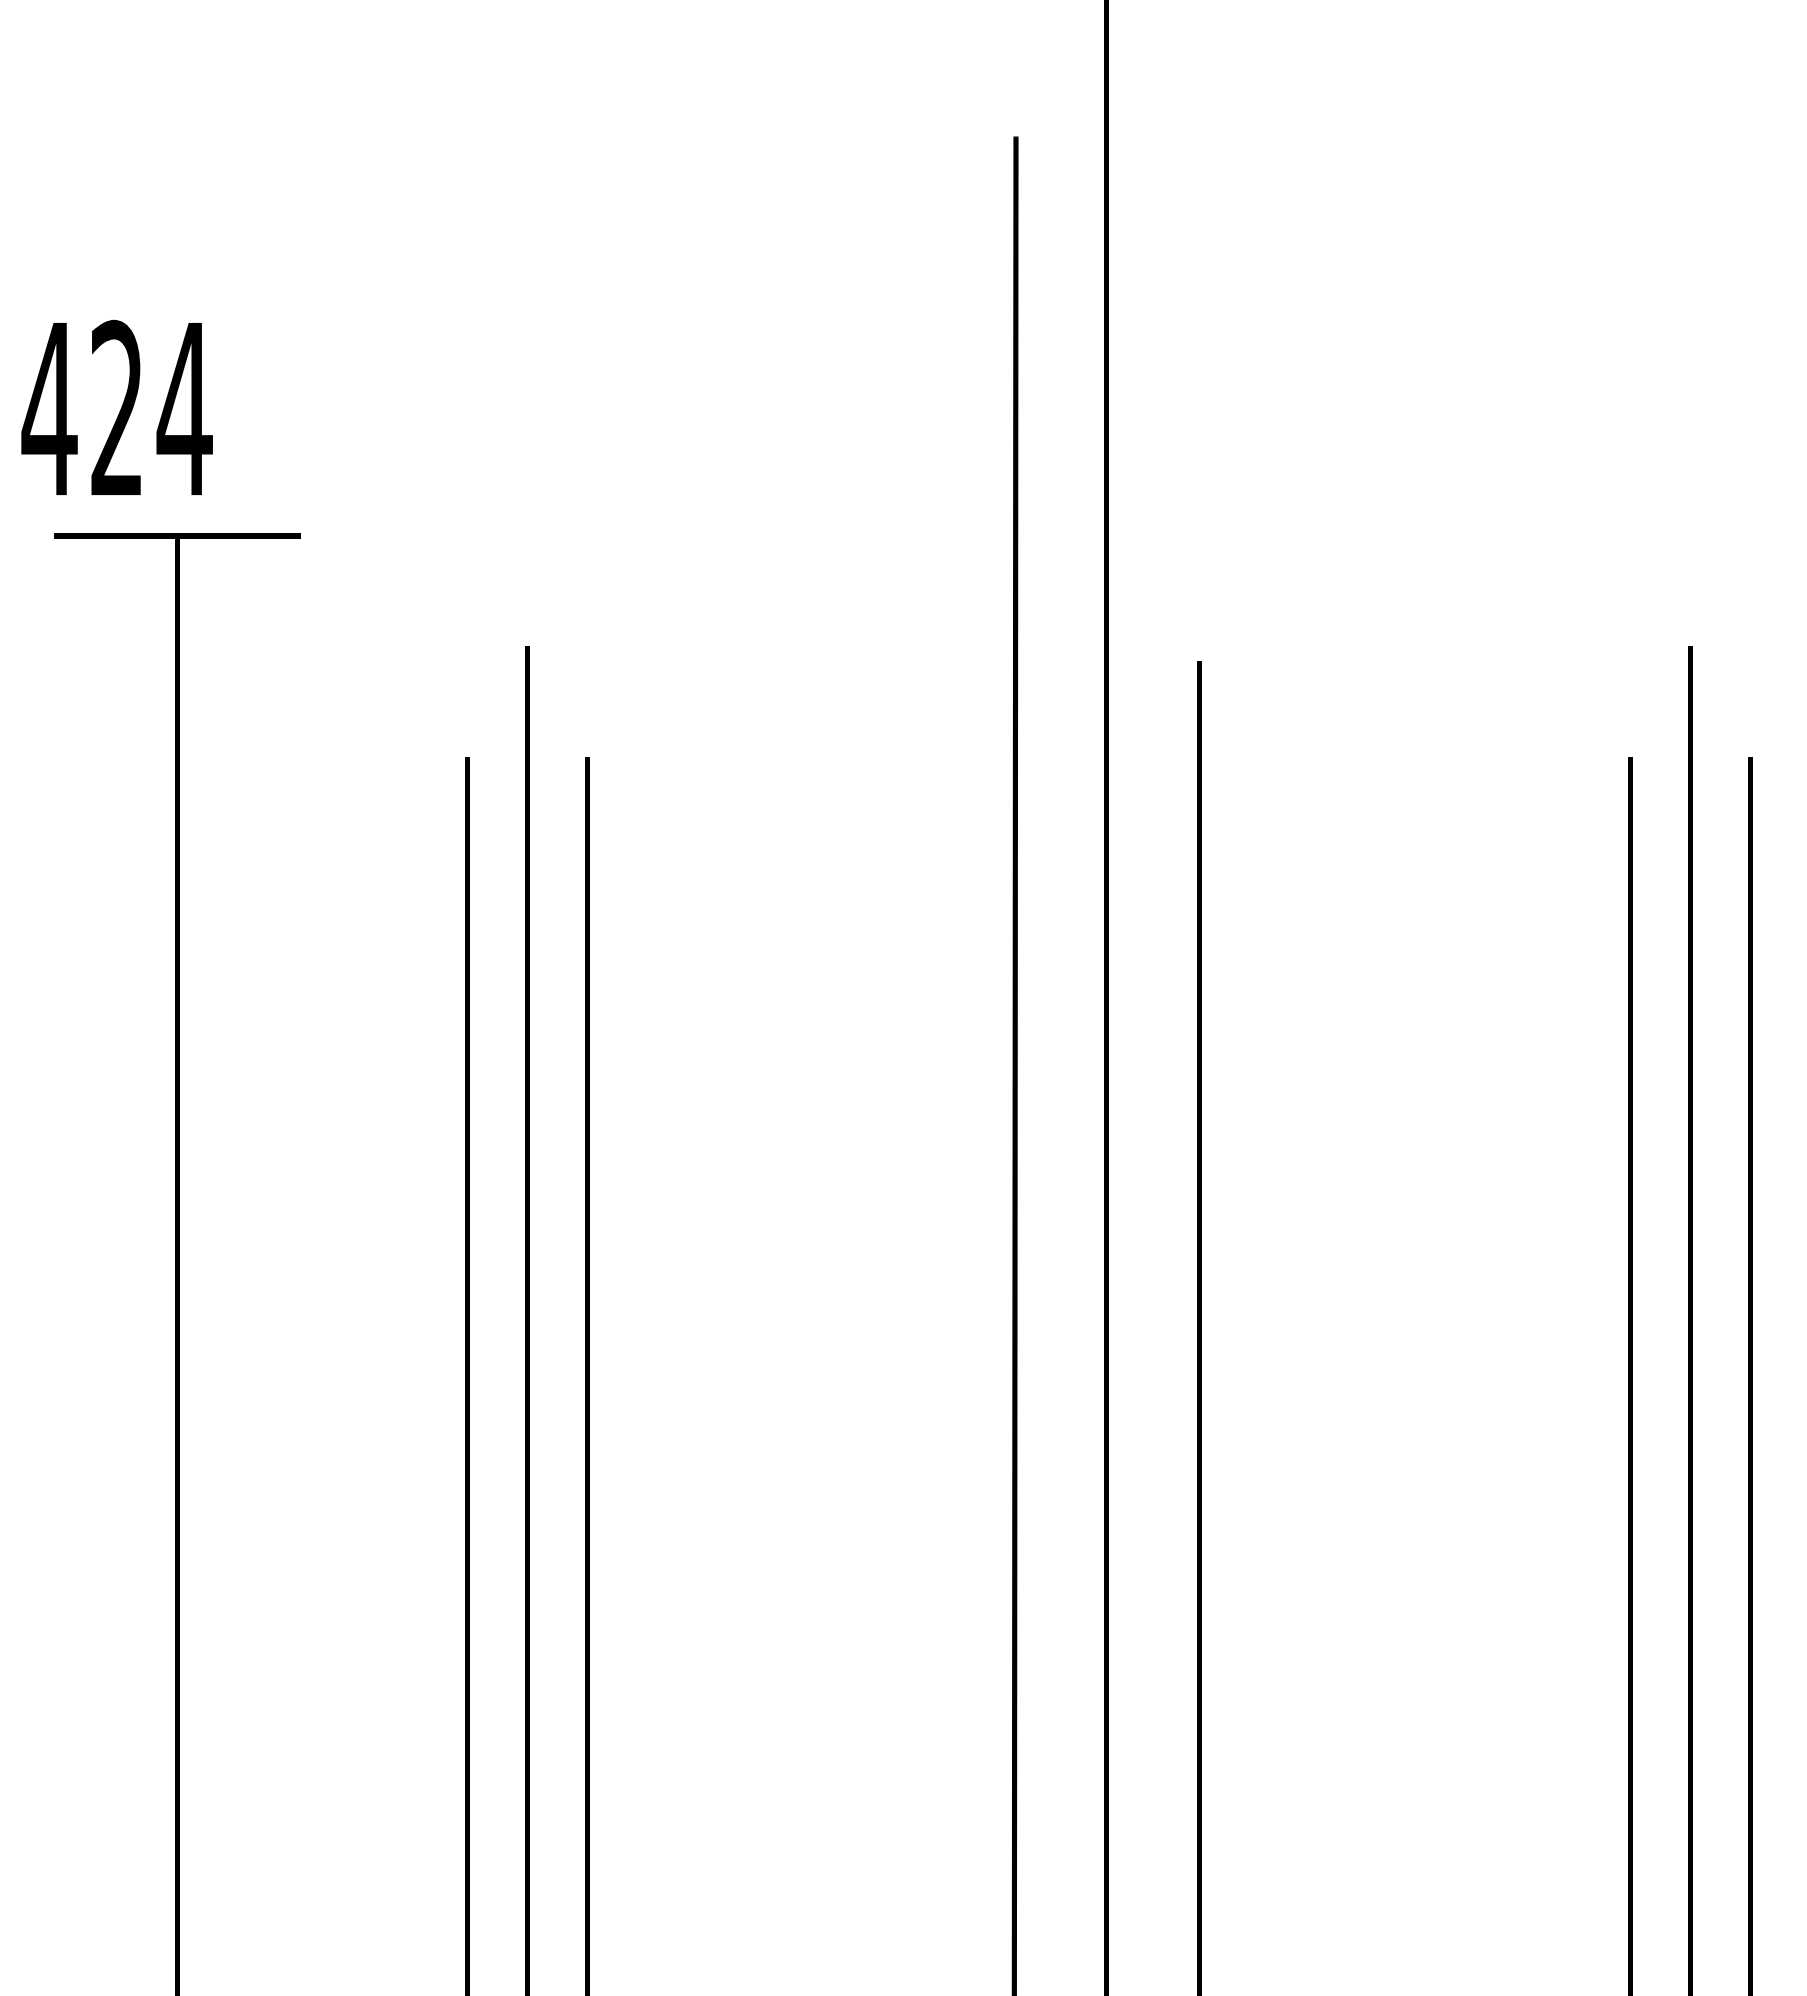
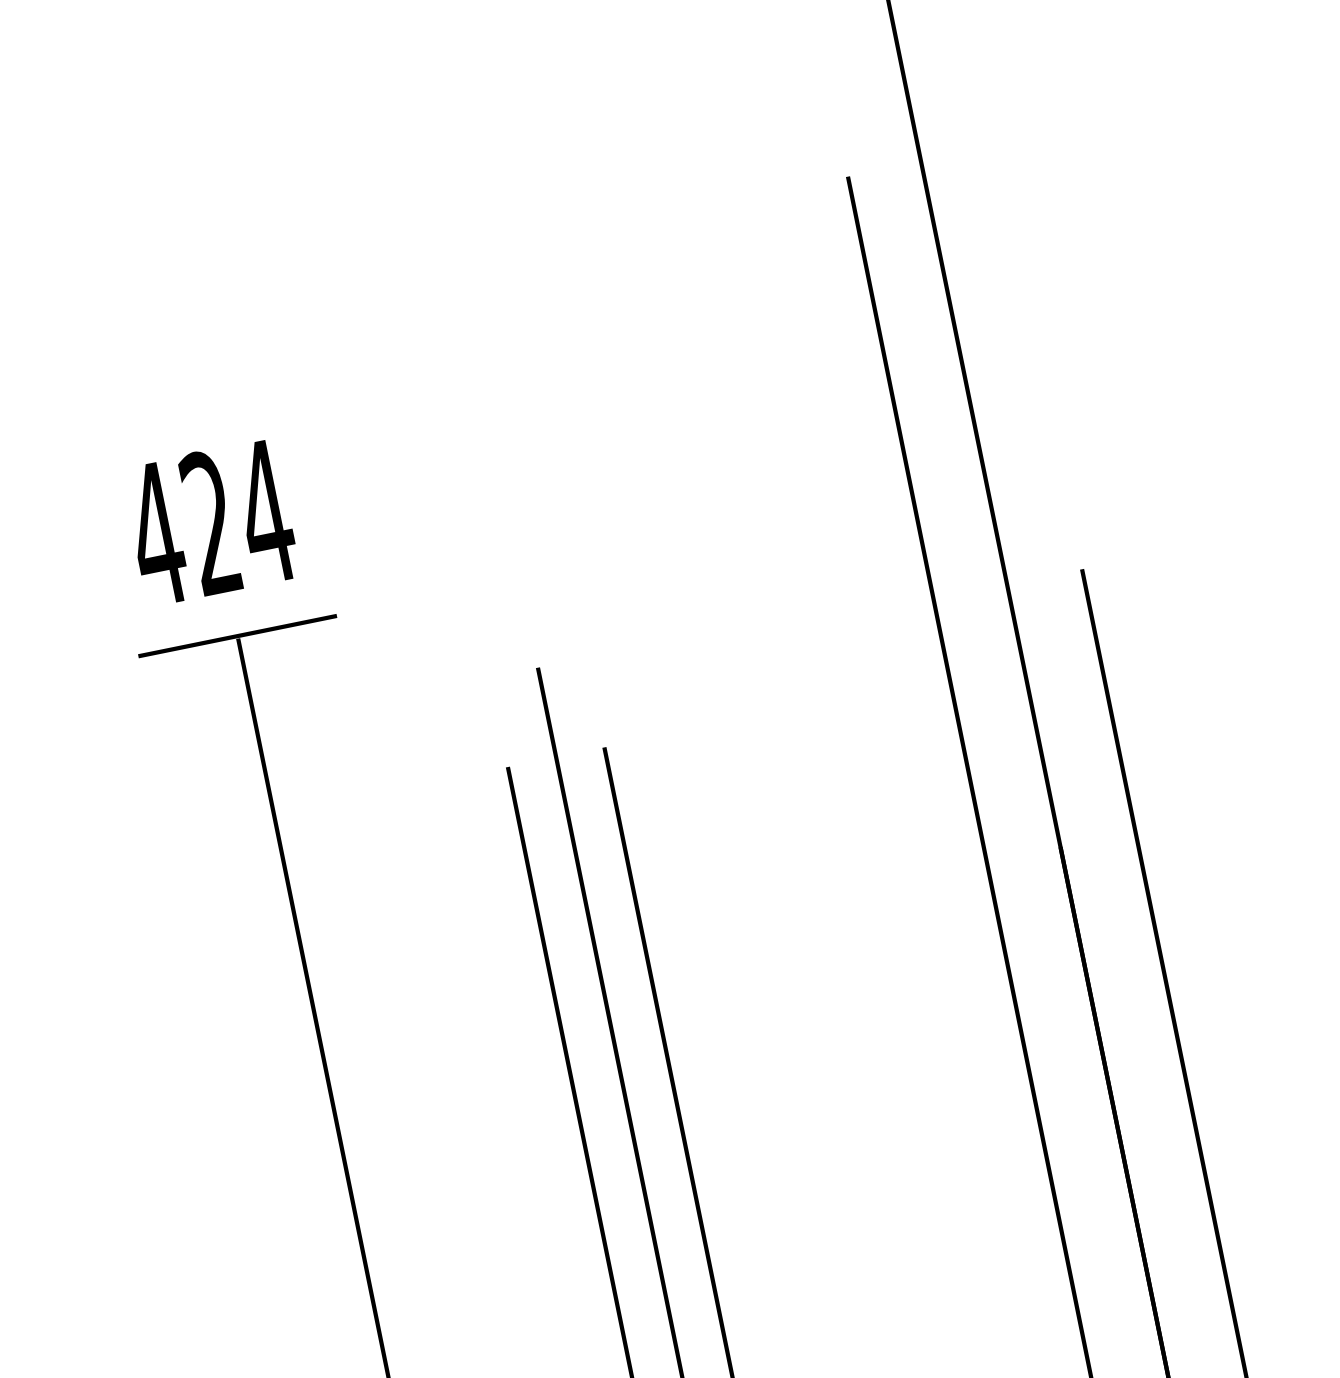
text: (116, 406) -> (210, 521), moved

